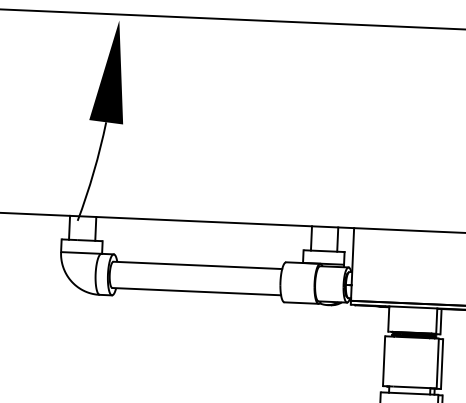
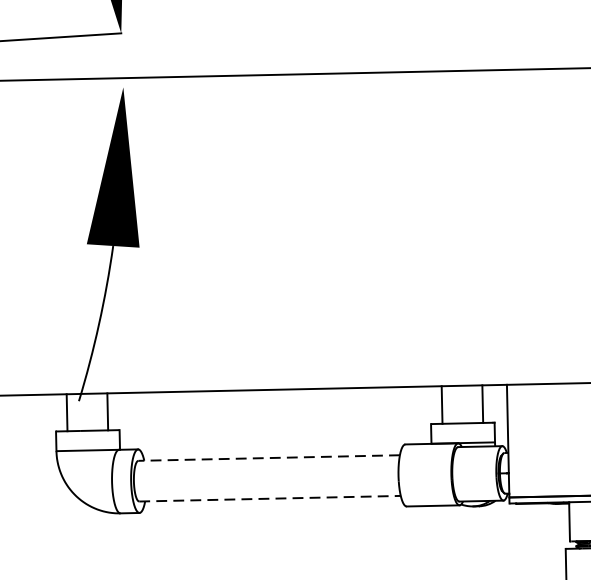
line: (197, 265) -> (268, 458), solid -> dashed
line: (197, 291) -> (271, 498), solid -> dashed

